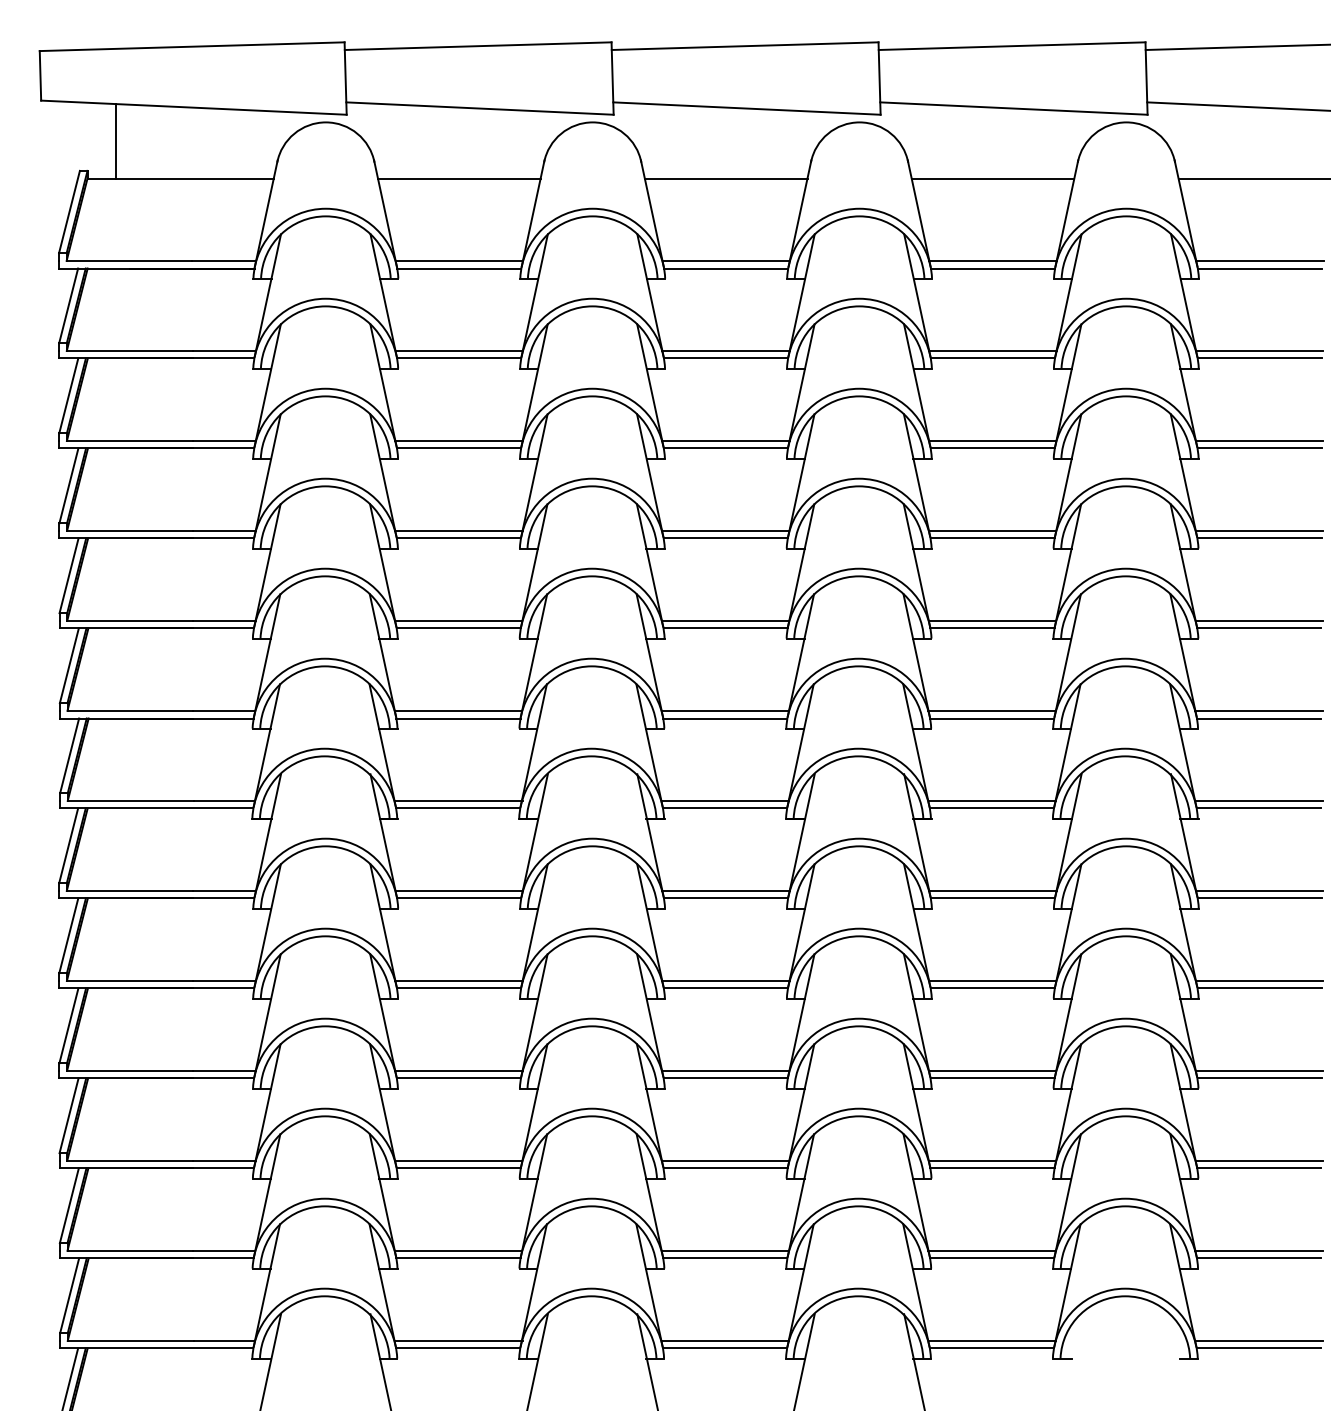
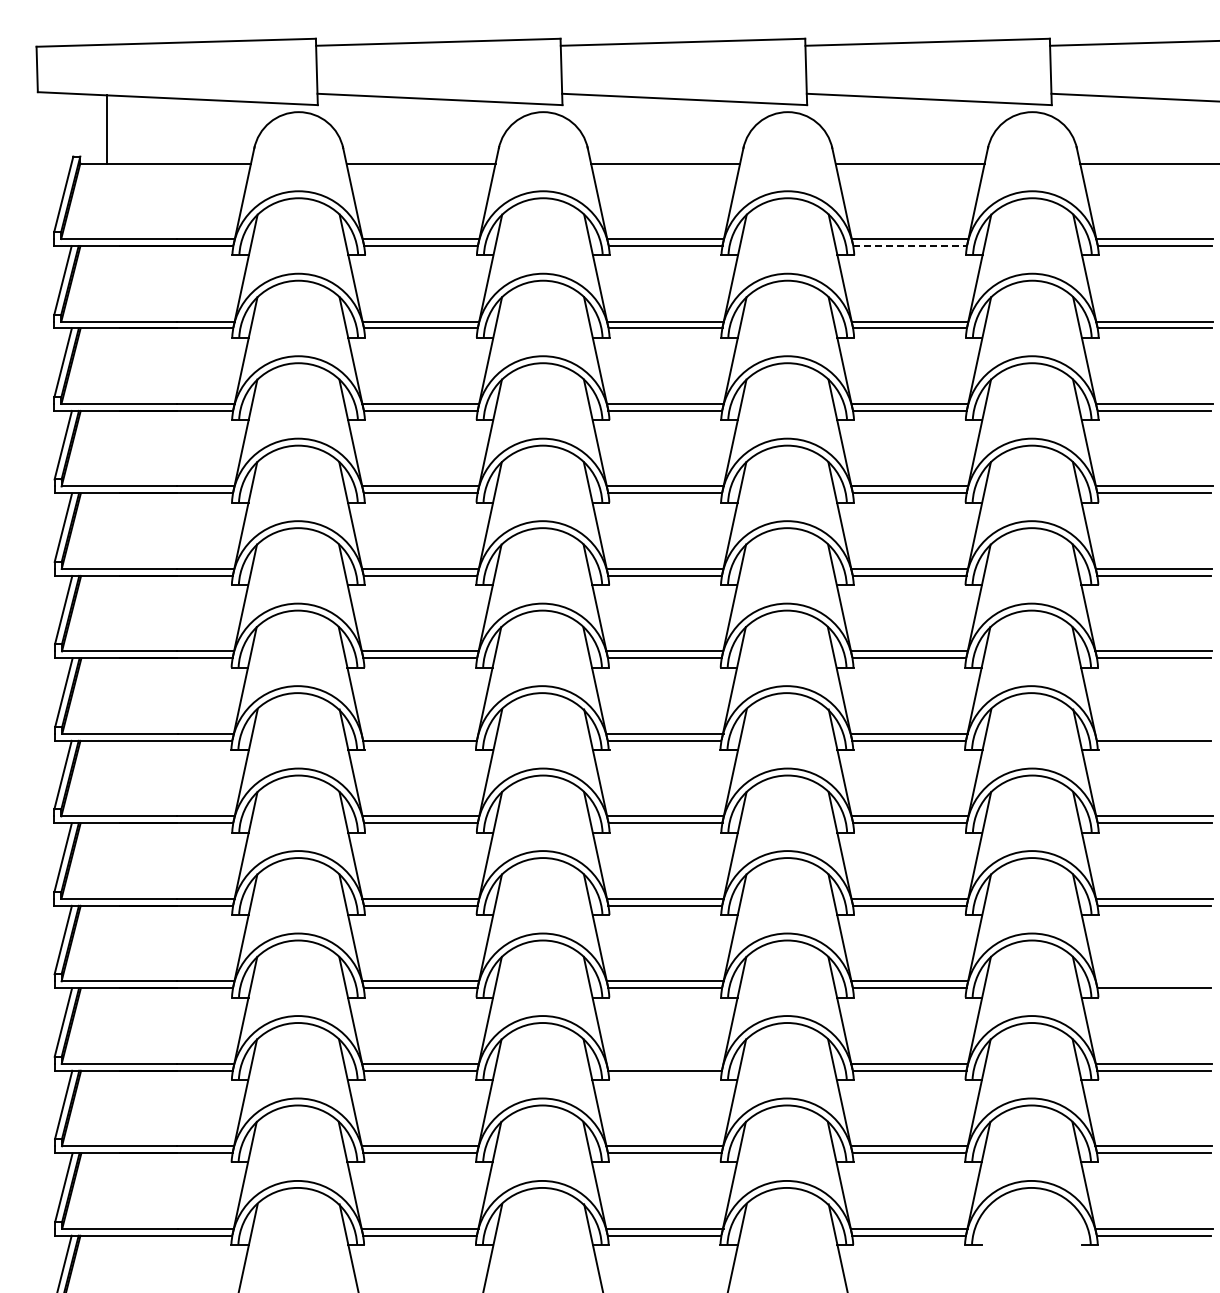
line: (993, 269) -> (910, 246), solid -> dashed
line: (458, 800) -> (420, 733), removed
line: (1258, 800) -> (1153, 733), removed
line: (1258, 1071) -> (1153, 981), removed
line: (724, 1160) -> (664, 1063), removed

